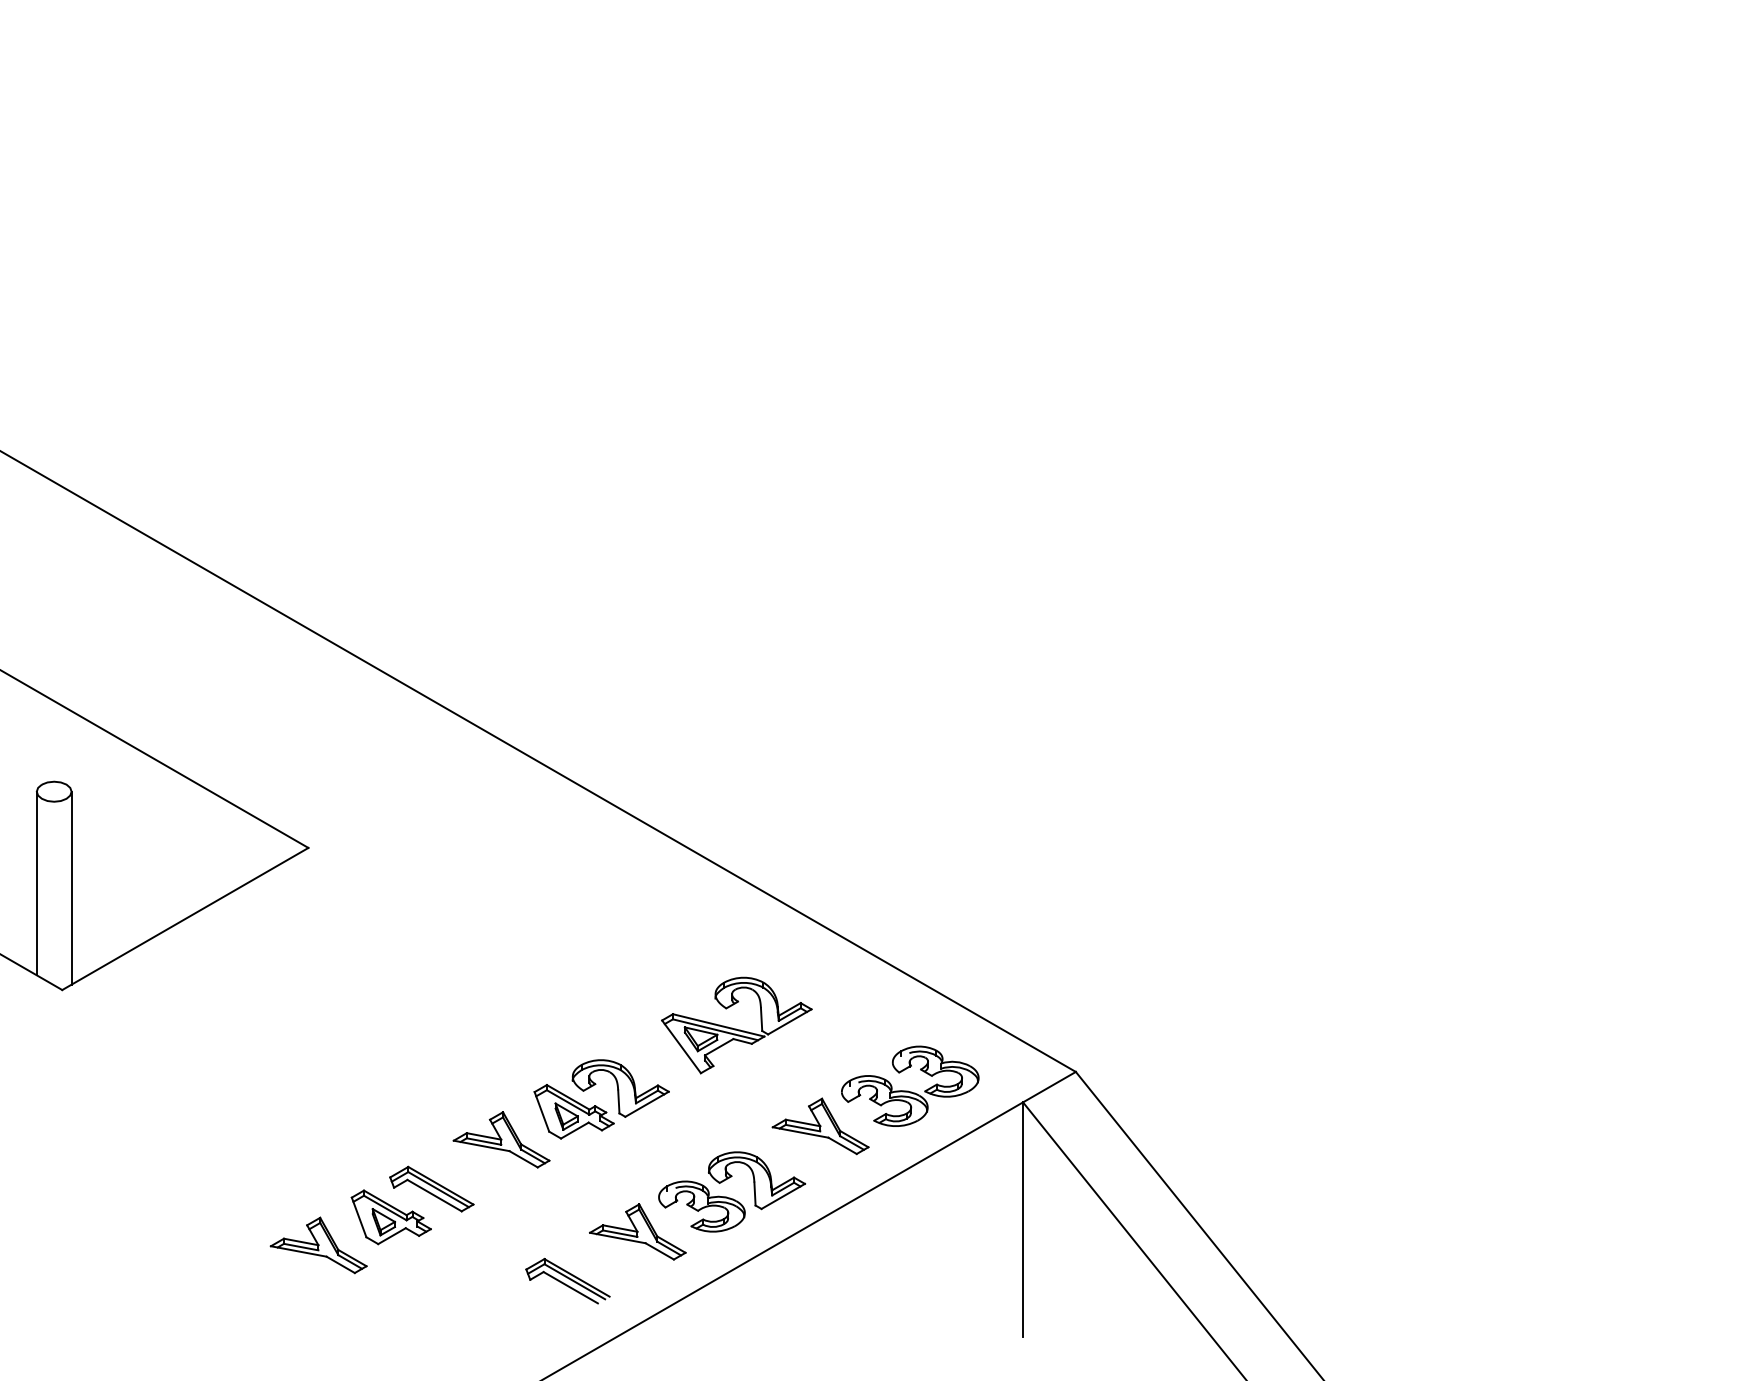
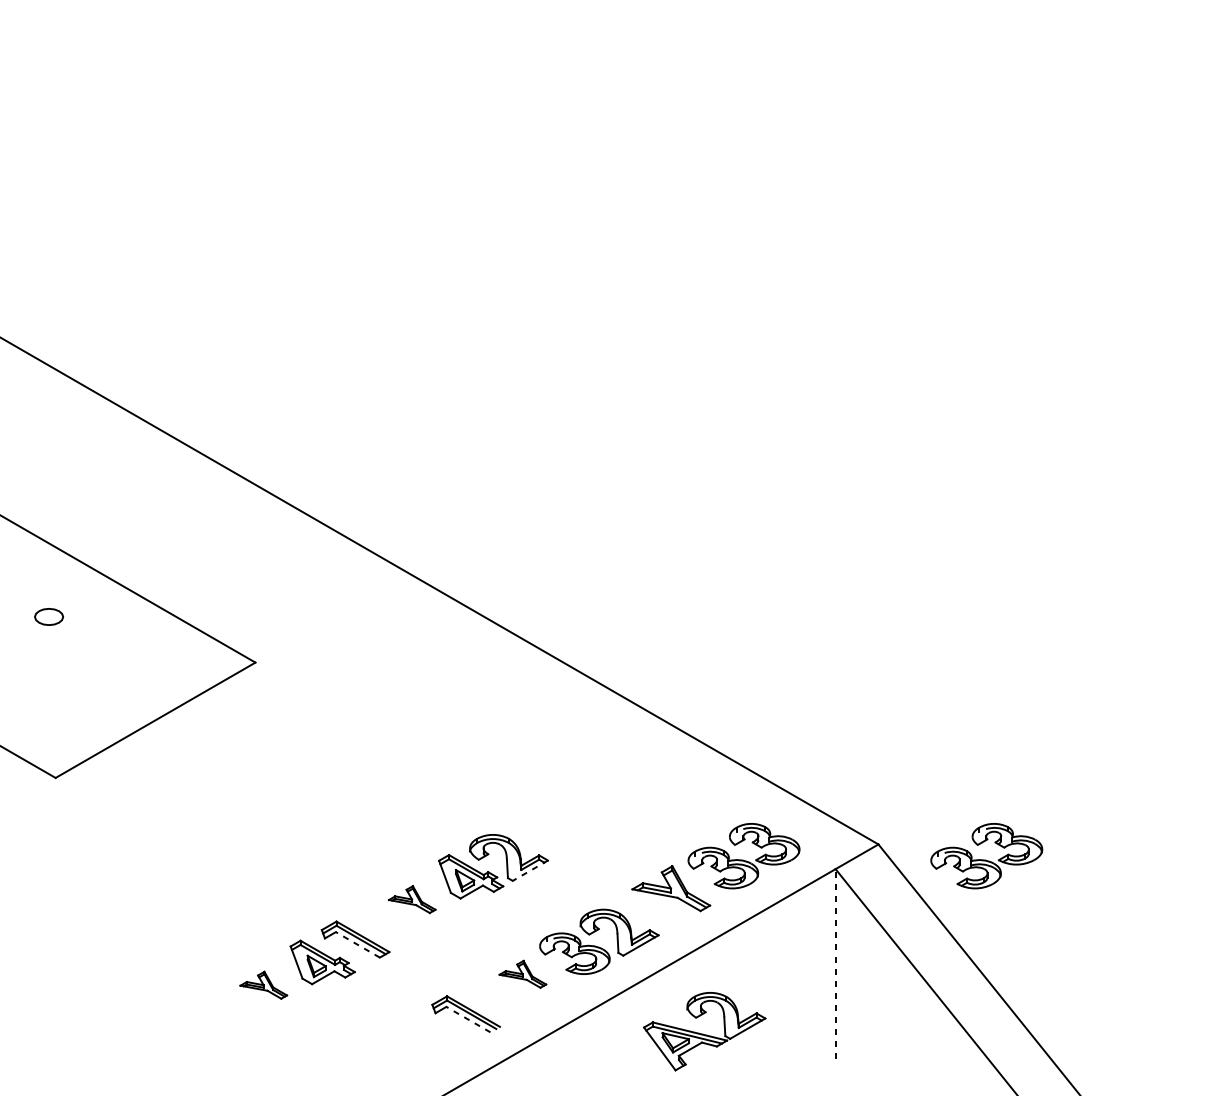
line: (36, 883) -> (34, 691), removed
line: (71, 887) -> (63, 694), removed
part: (736, 1025) -> (704, 1031), moved
part: (1209, 1085) -> (986, 855), added
line: (646, 1104) -> (529, 870), solid -> dashed
part: (501, 1139) -> (412, 899), size x0.6
line: (434, 1195) -> (357, 944), solid -> dashed
line: (1023, 1219) -> (835, 964), solid -> dashed
part: (637, 1231) -> (522, 973), size x0.6
part: (318, 1245) -> (263, 985), size x0.6
line: (570, 1287) -> (468, 1019), solid -> dashed

